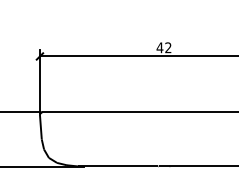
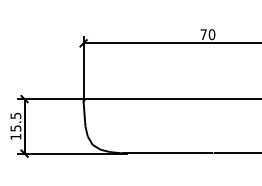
text: (163, 47) -> (207, 34), 42 -> 70

